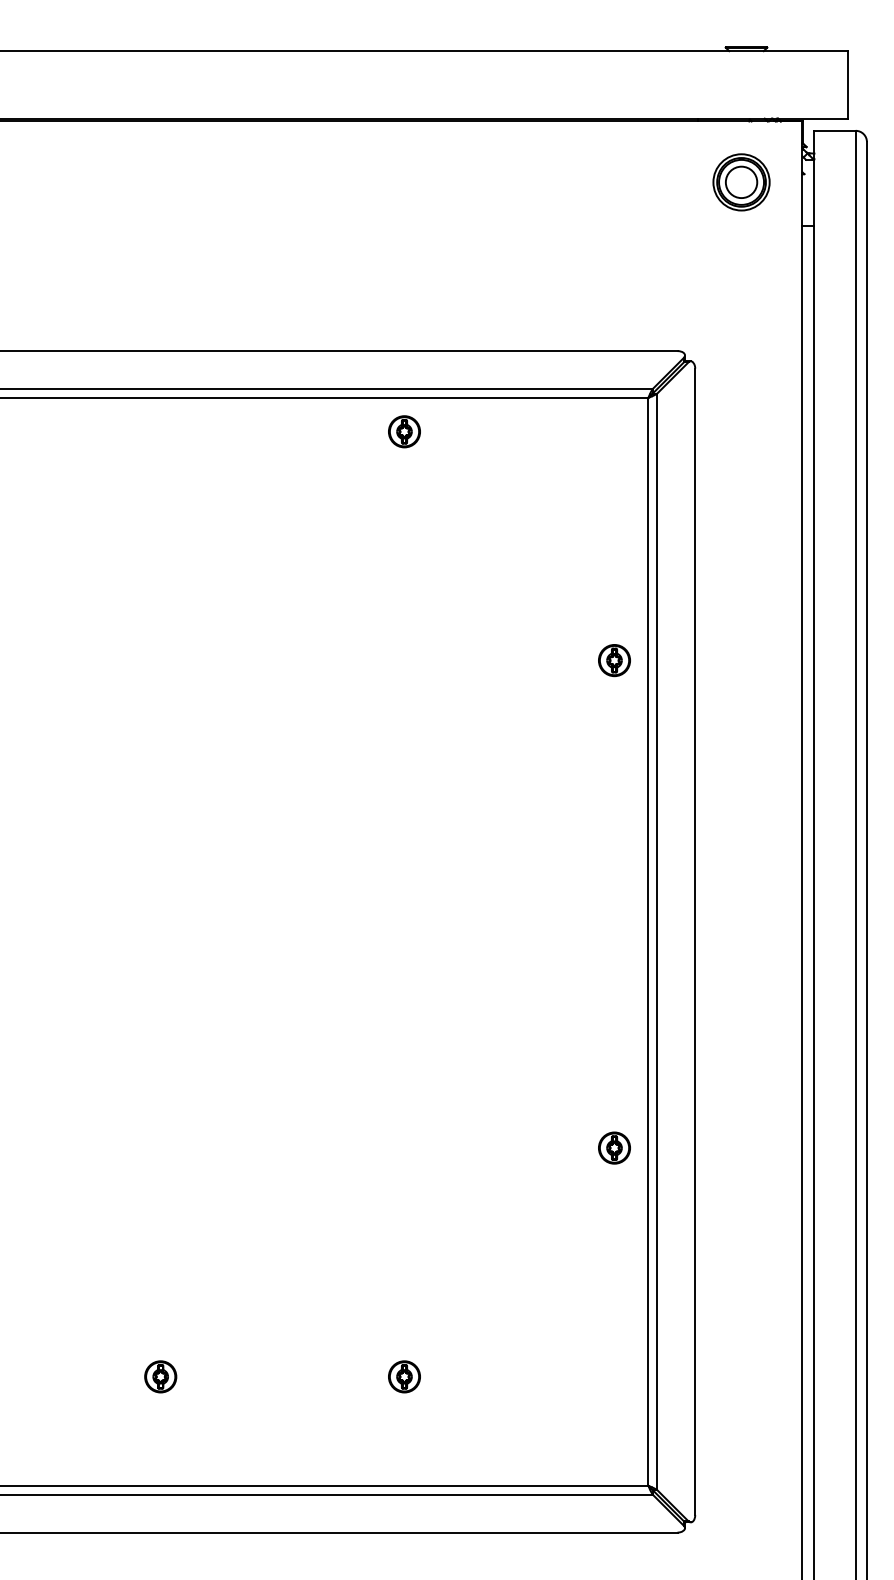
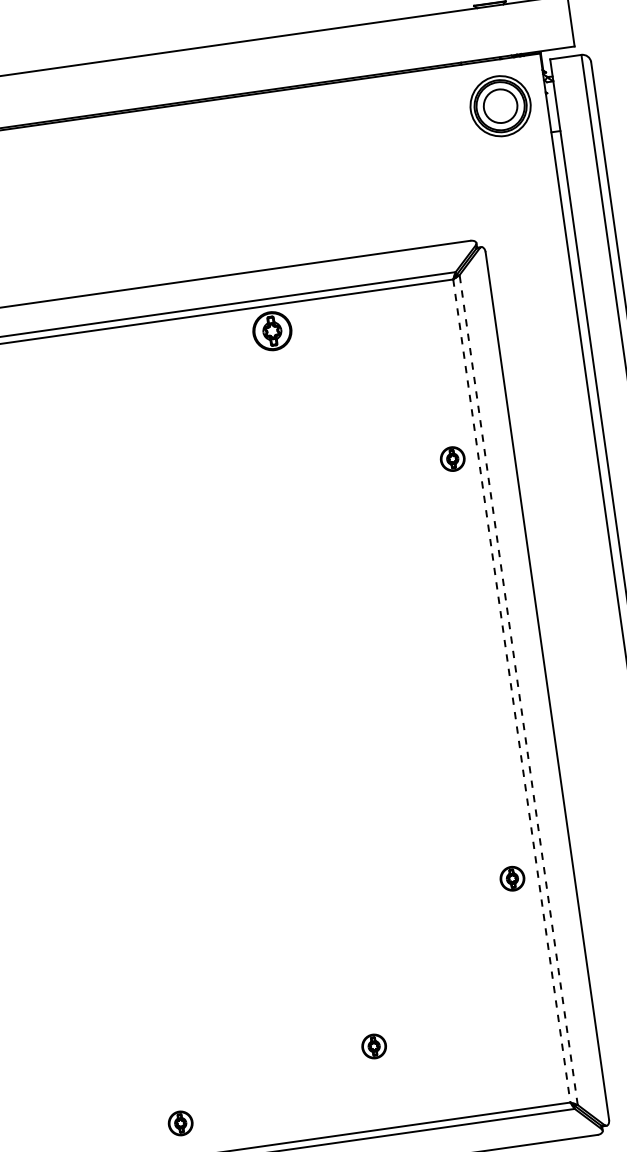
part: (741, 182) -> (500, 106), size x1.4
part: (404, 431) -> (272, 331), size x1.6
part: (614, 660) -> (452, 459), moved
line: (648, 941) -> (511, 690), solid -> dashed
line: (657, 941) -> (518, 689), solid -> dashed
part: (614, 1147) -> (512, 878), moved
part: (160, 1376) -> (180, 1123), moved

